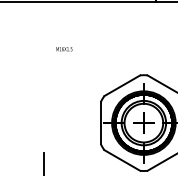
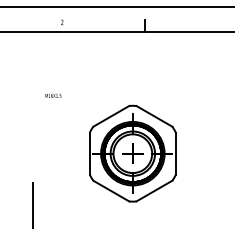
text: (64, 48) -> (53, 95), moved

